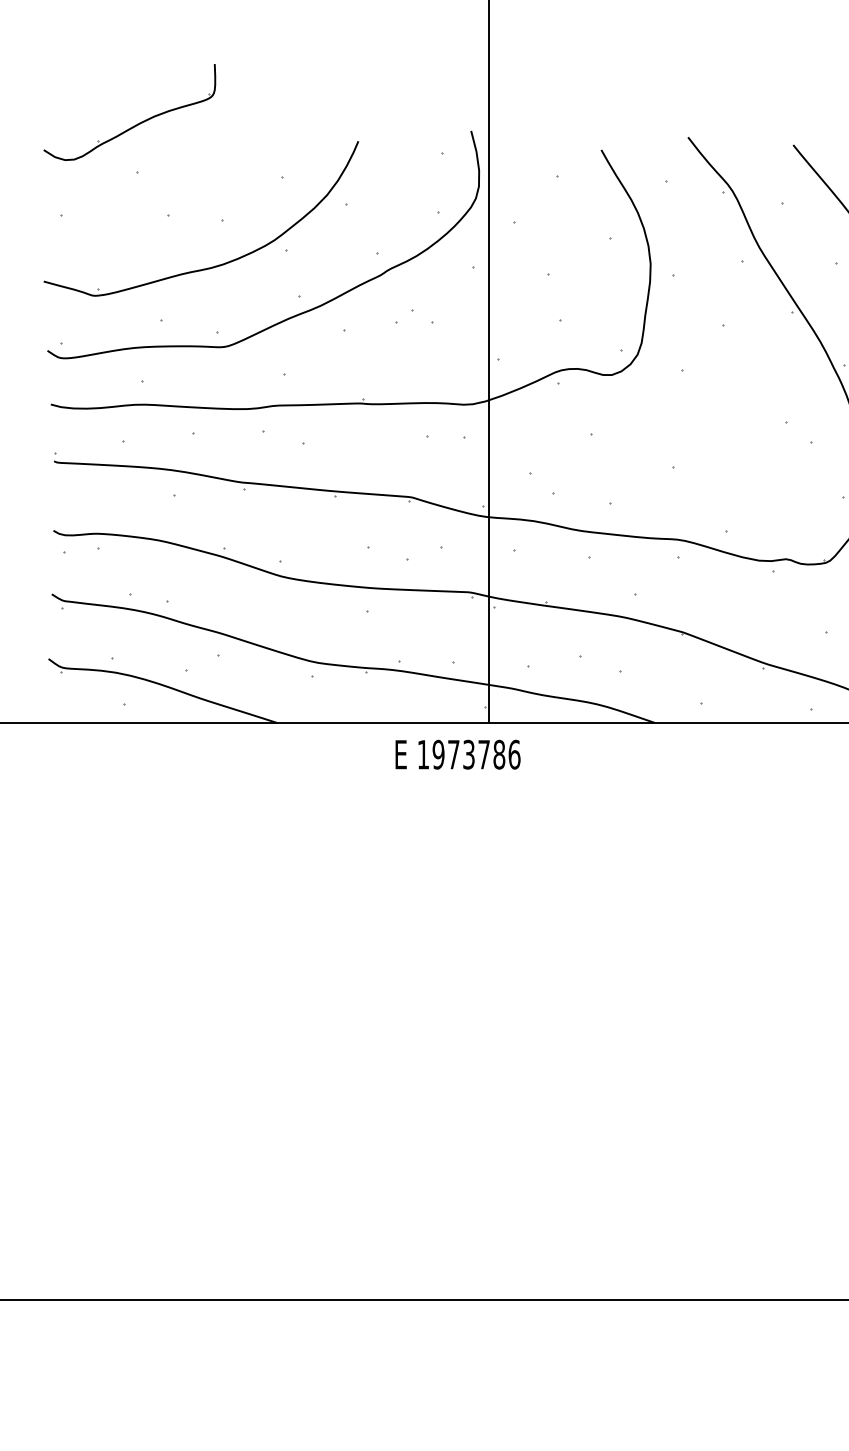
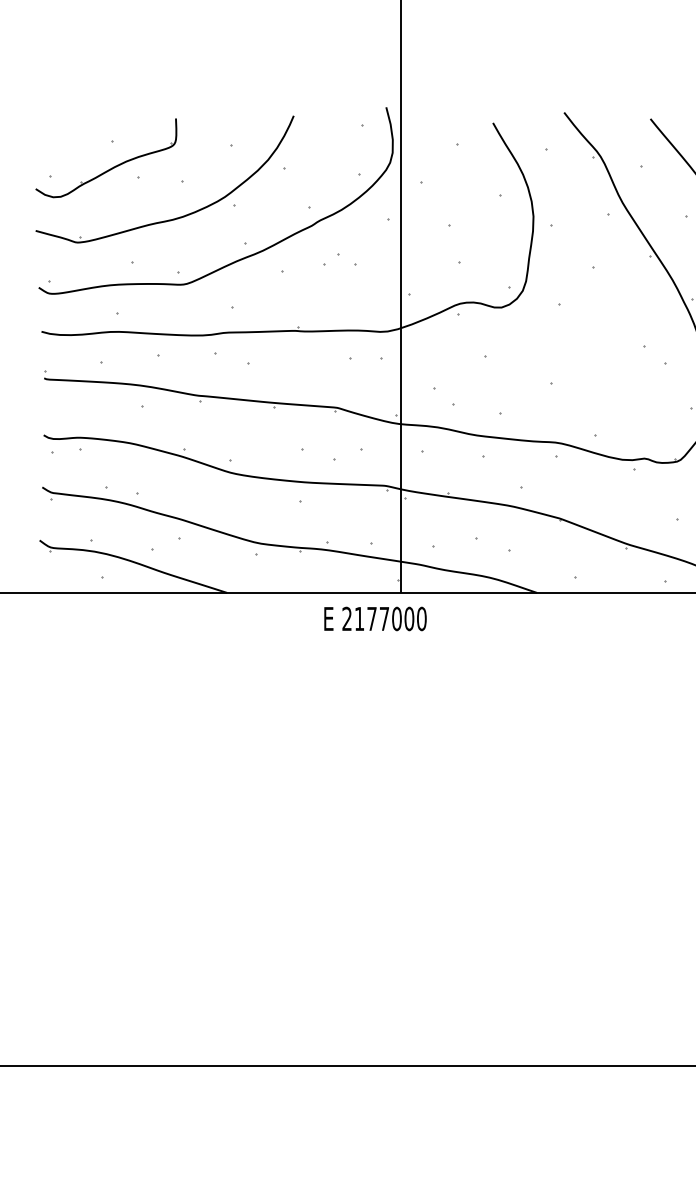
part: (136, 123) -> (111, 167), moved
text: (469, 754) -> (384, 618), 1973786 -> 2177000

